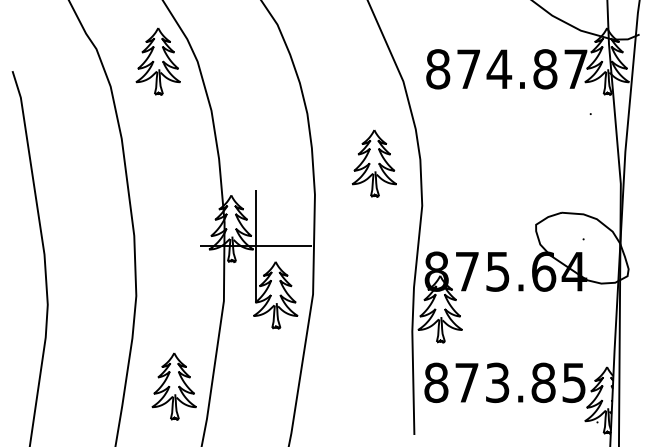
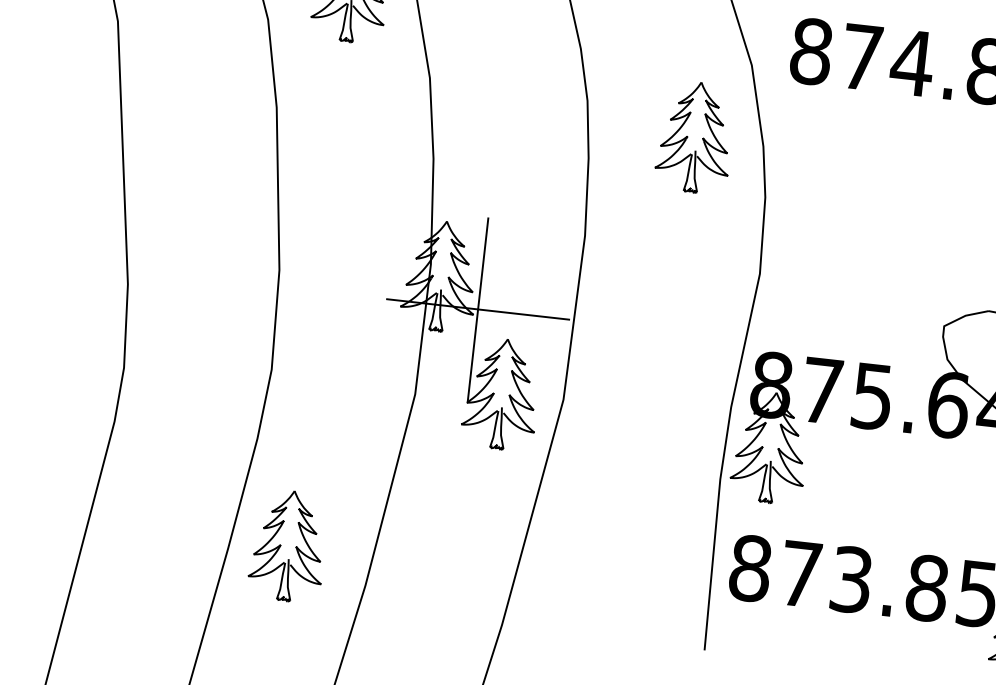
part: (373, 163) -> (693, 137), moved
part: (173, 386) -> (287, 546), moved

